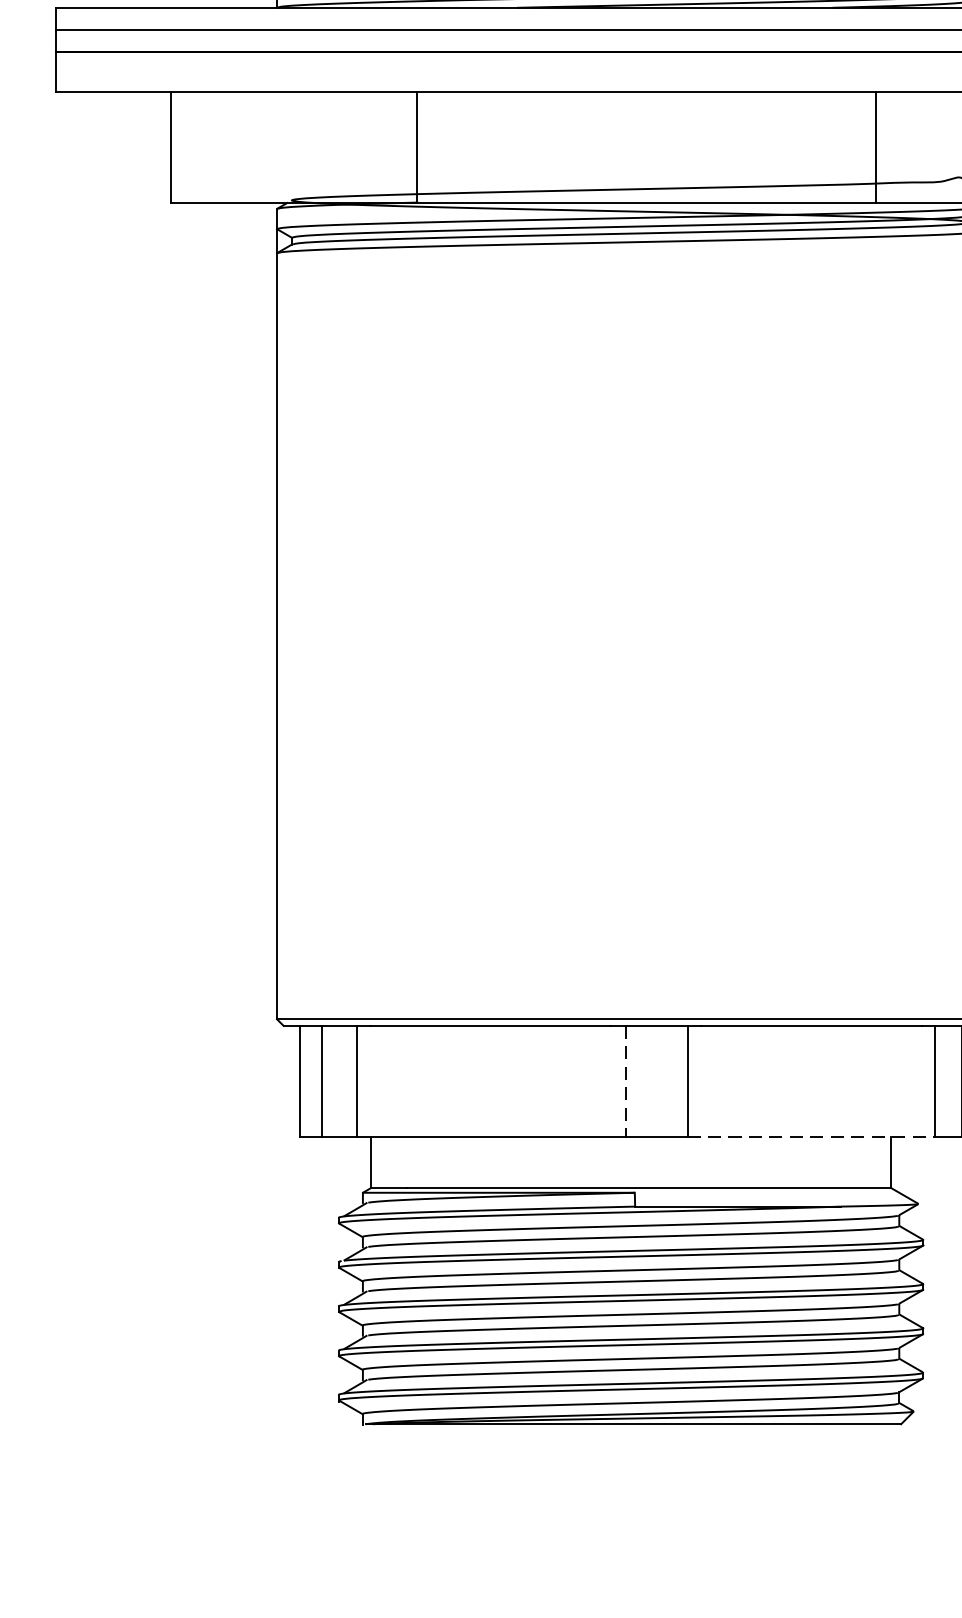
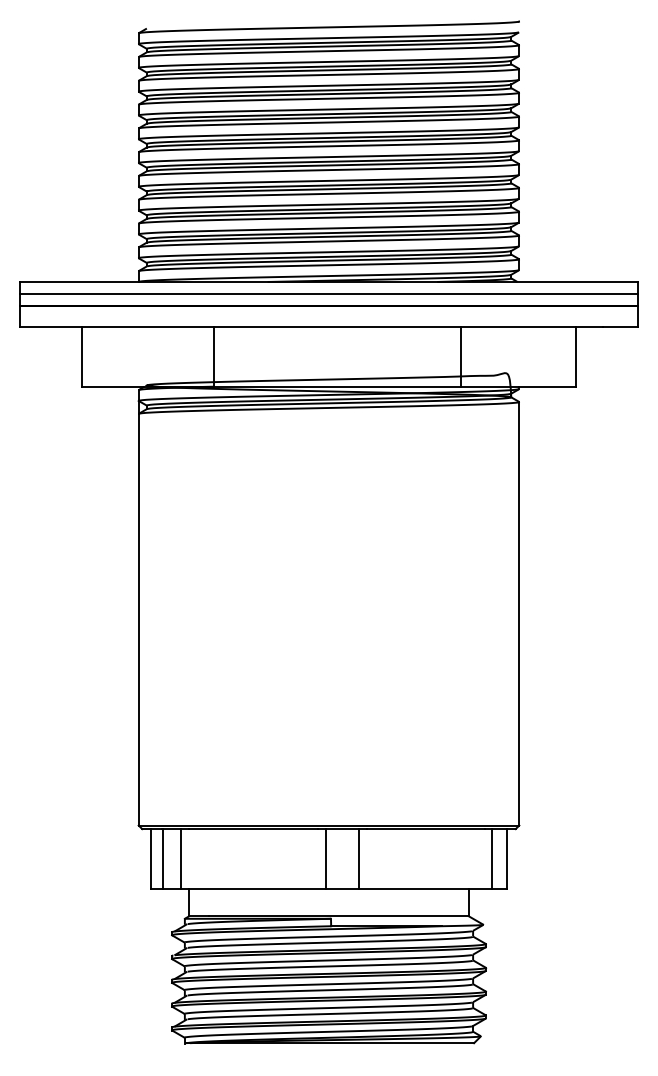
line: (626, 1080) -> (326, 858), dashed -> solid
line: (810, 1136) -> (425, 888), dashed -> solid

